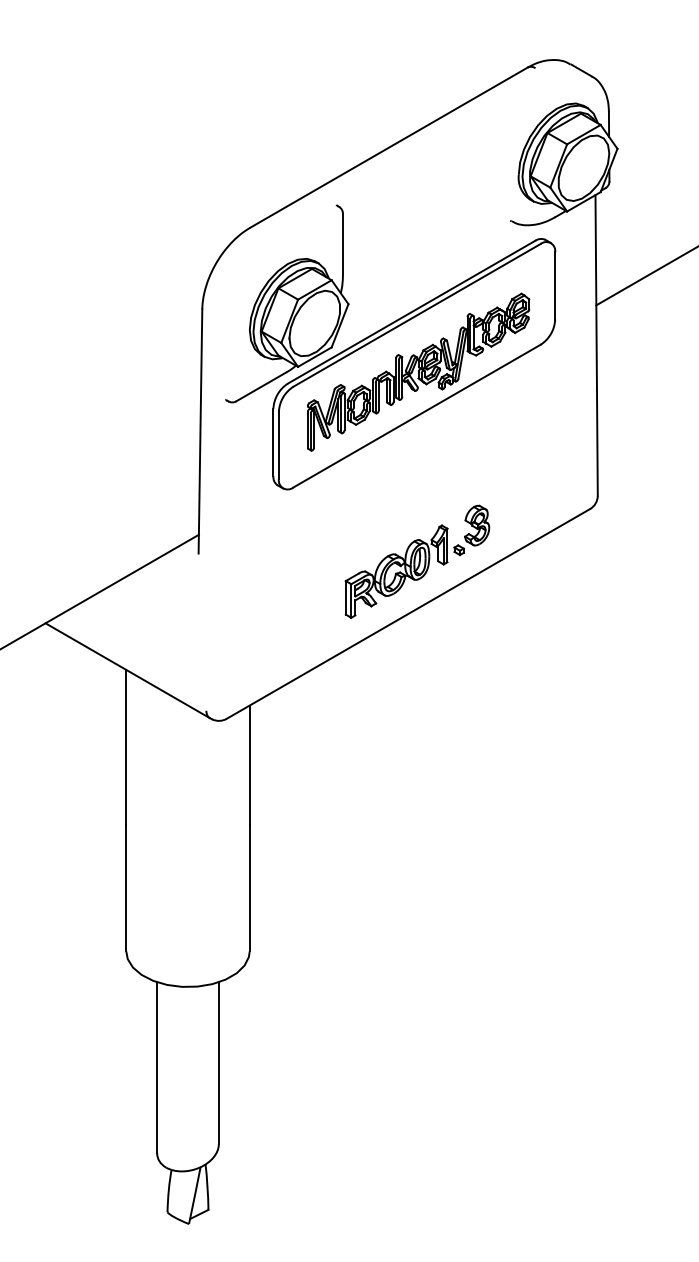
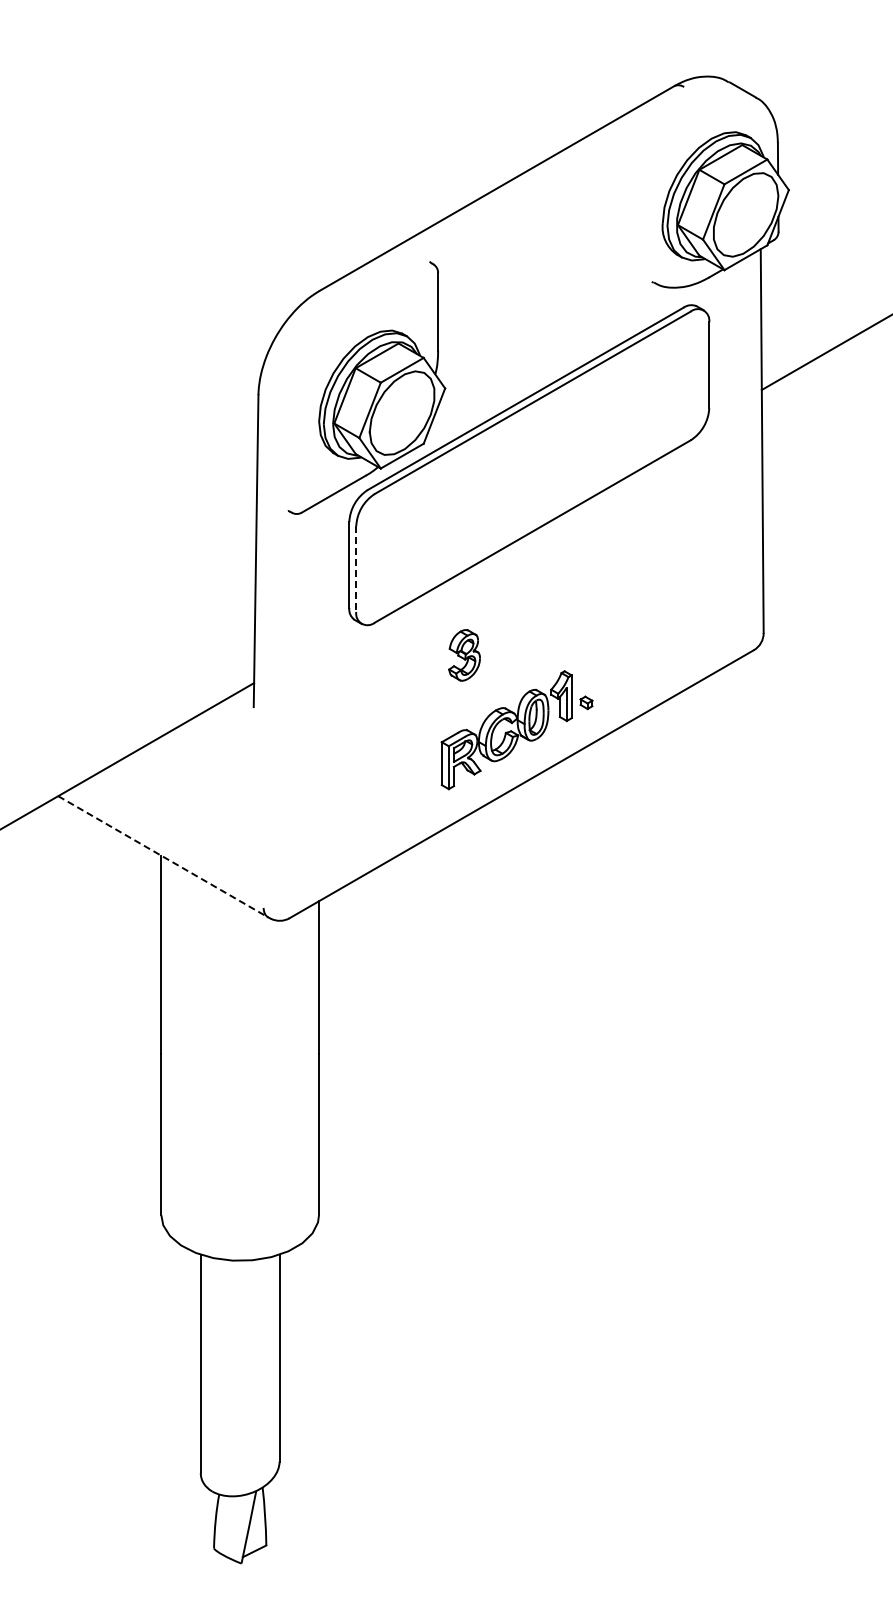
part: (418, 372) -> (534, 475), removed
line: (279, 445) -> (356, 569), solid -> dashed
part: (477, 525) -> (464, 655), moved
line: (127, 670) -> (163, 856), solid -> dashed

